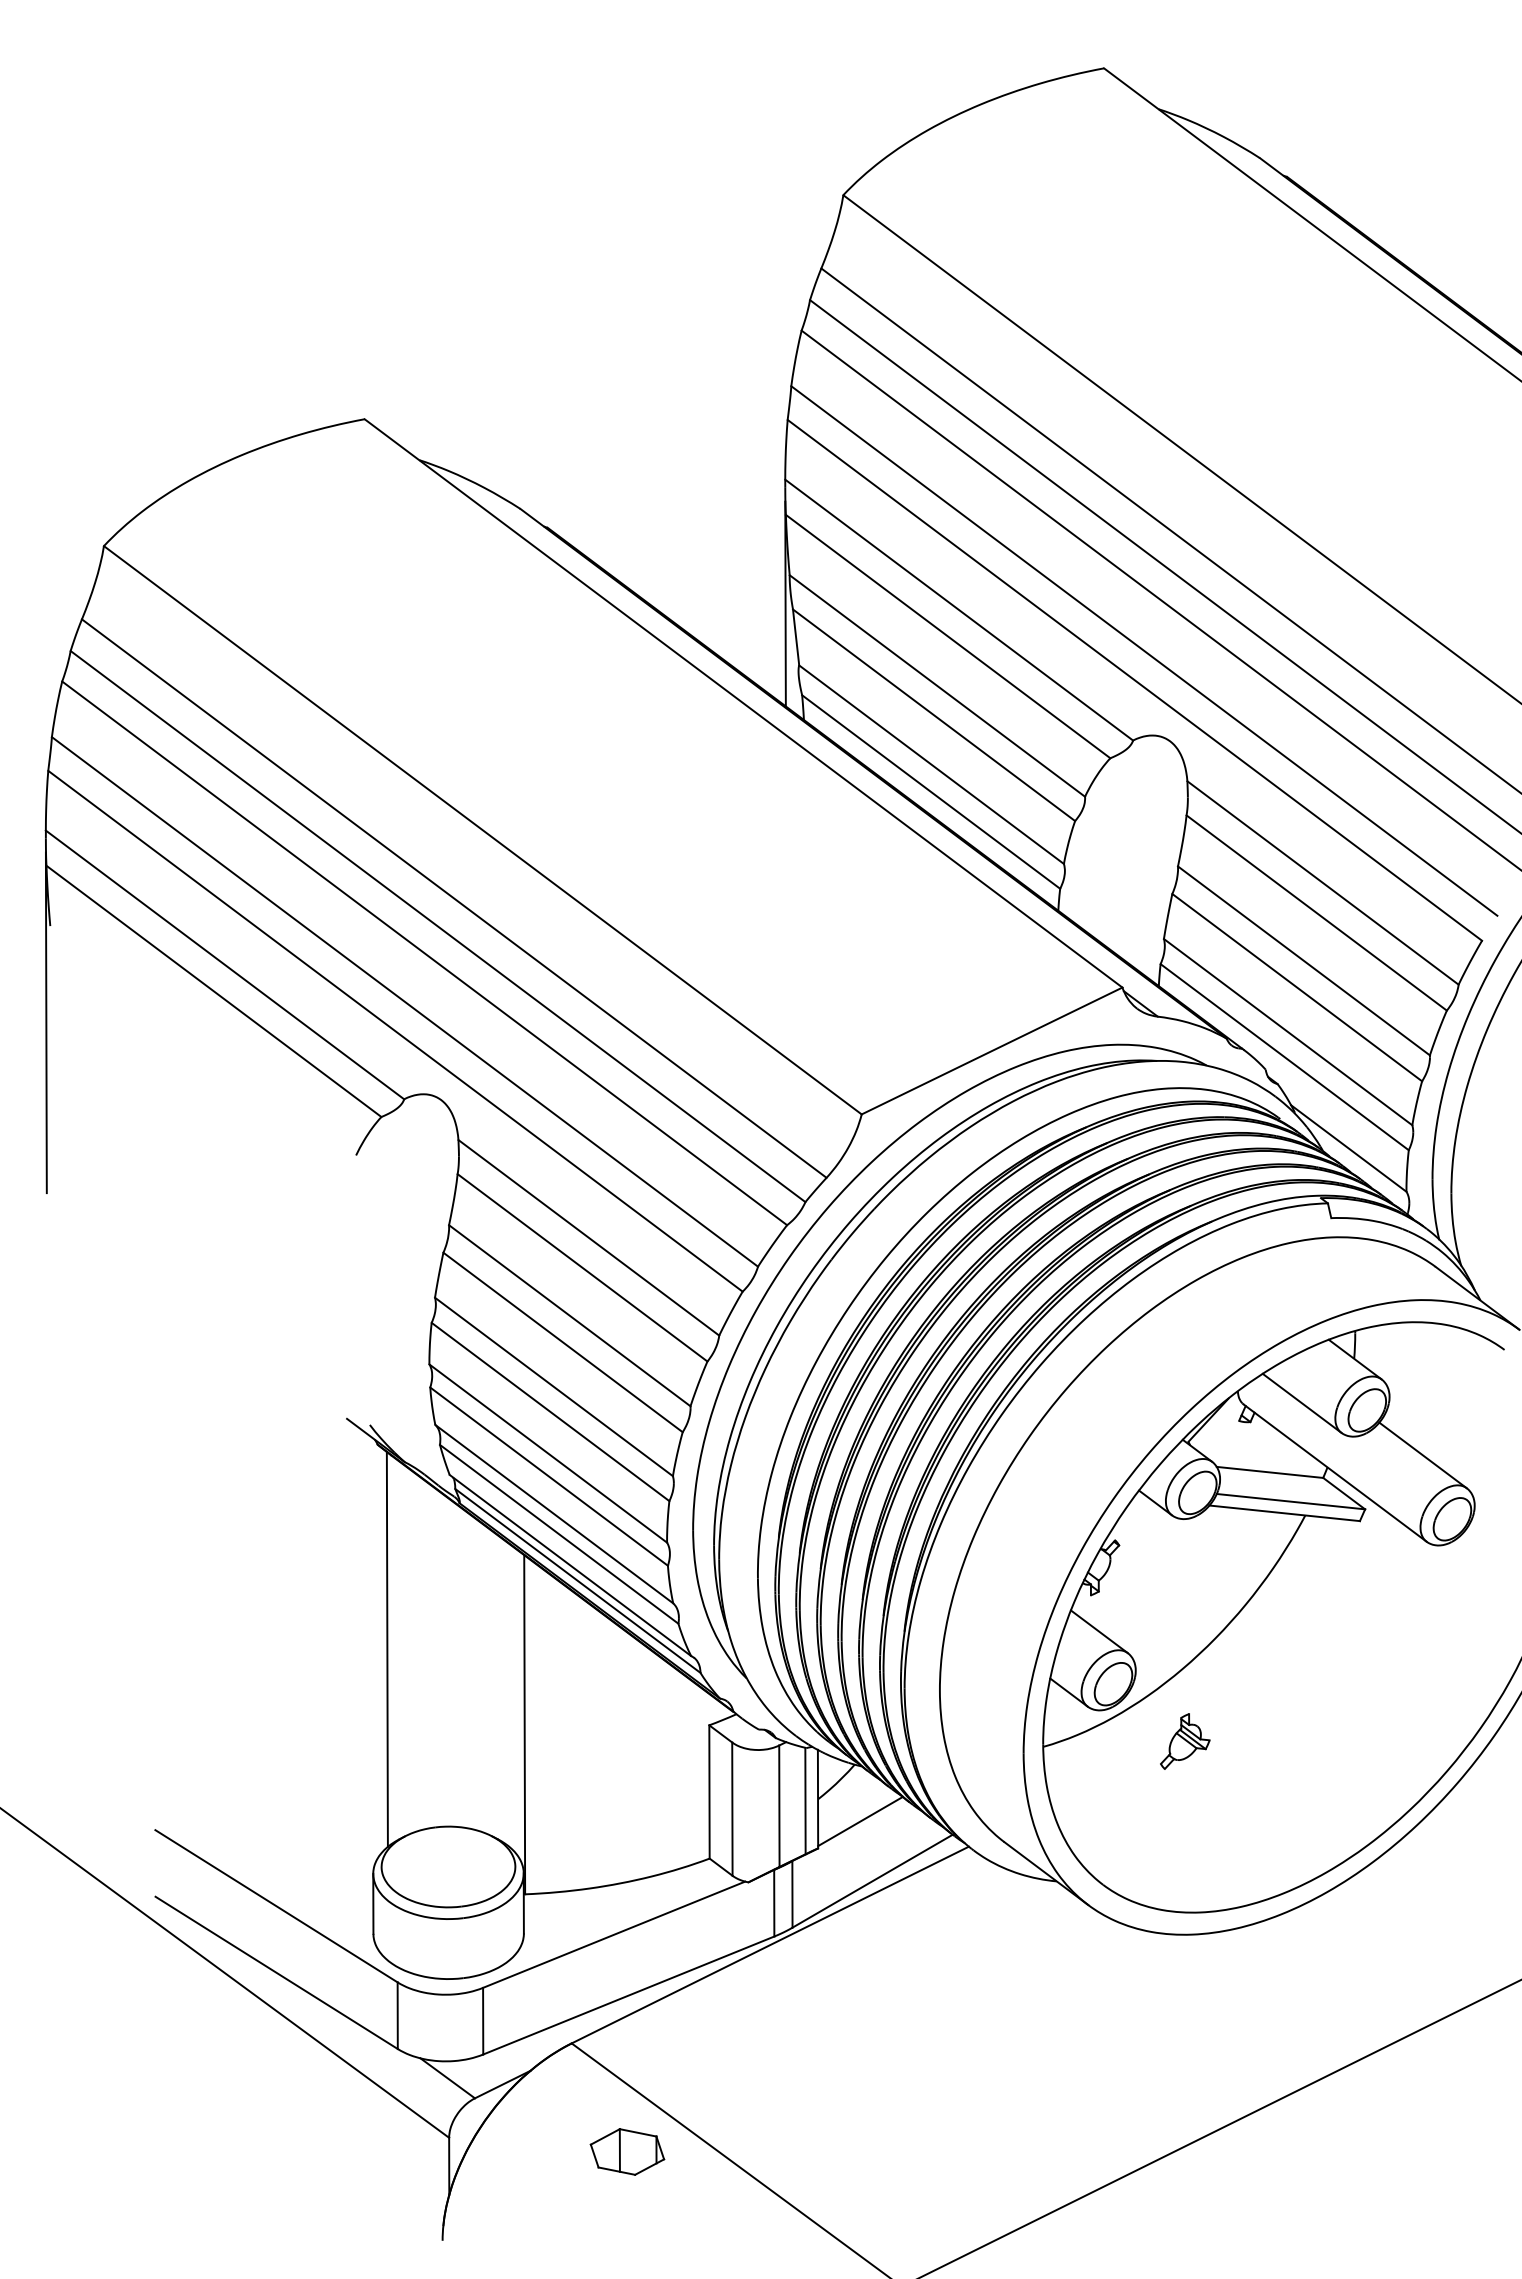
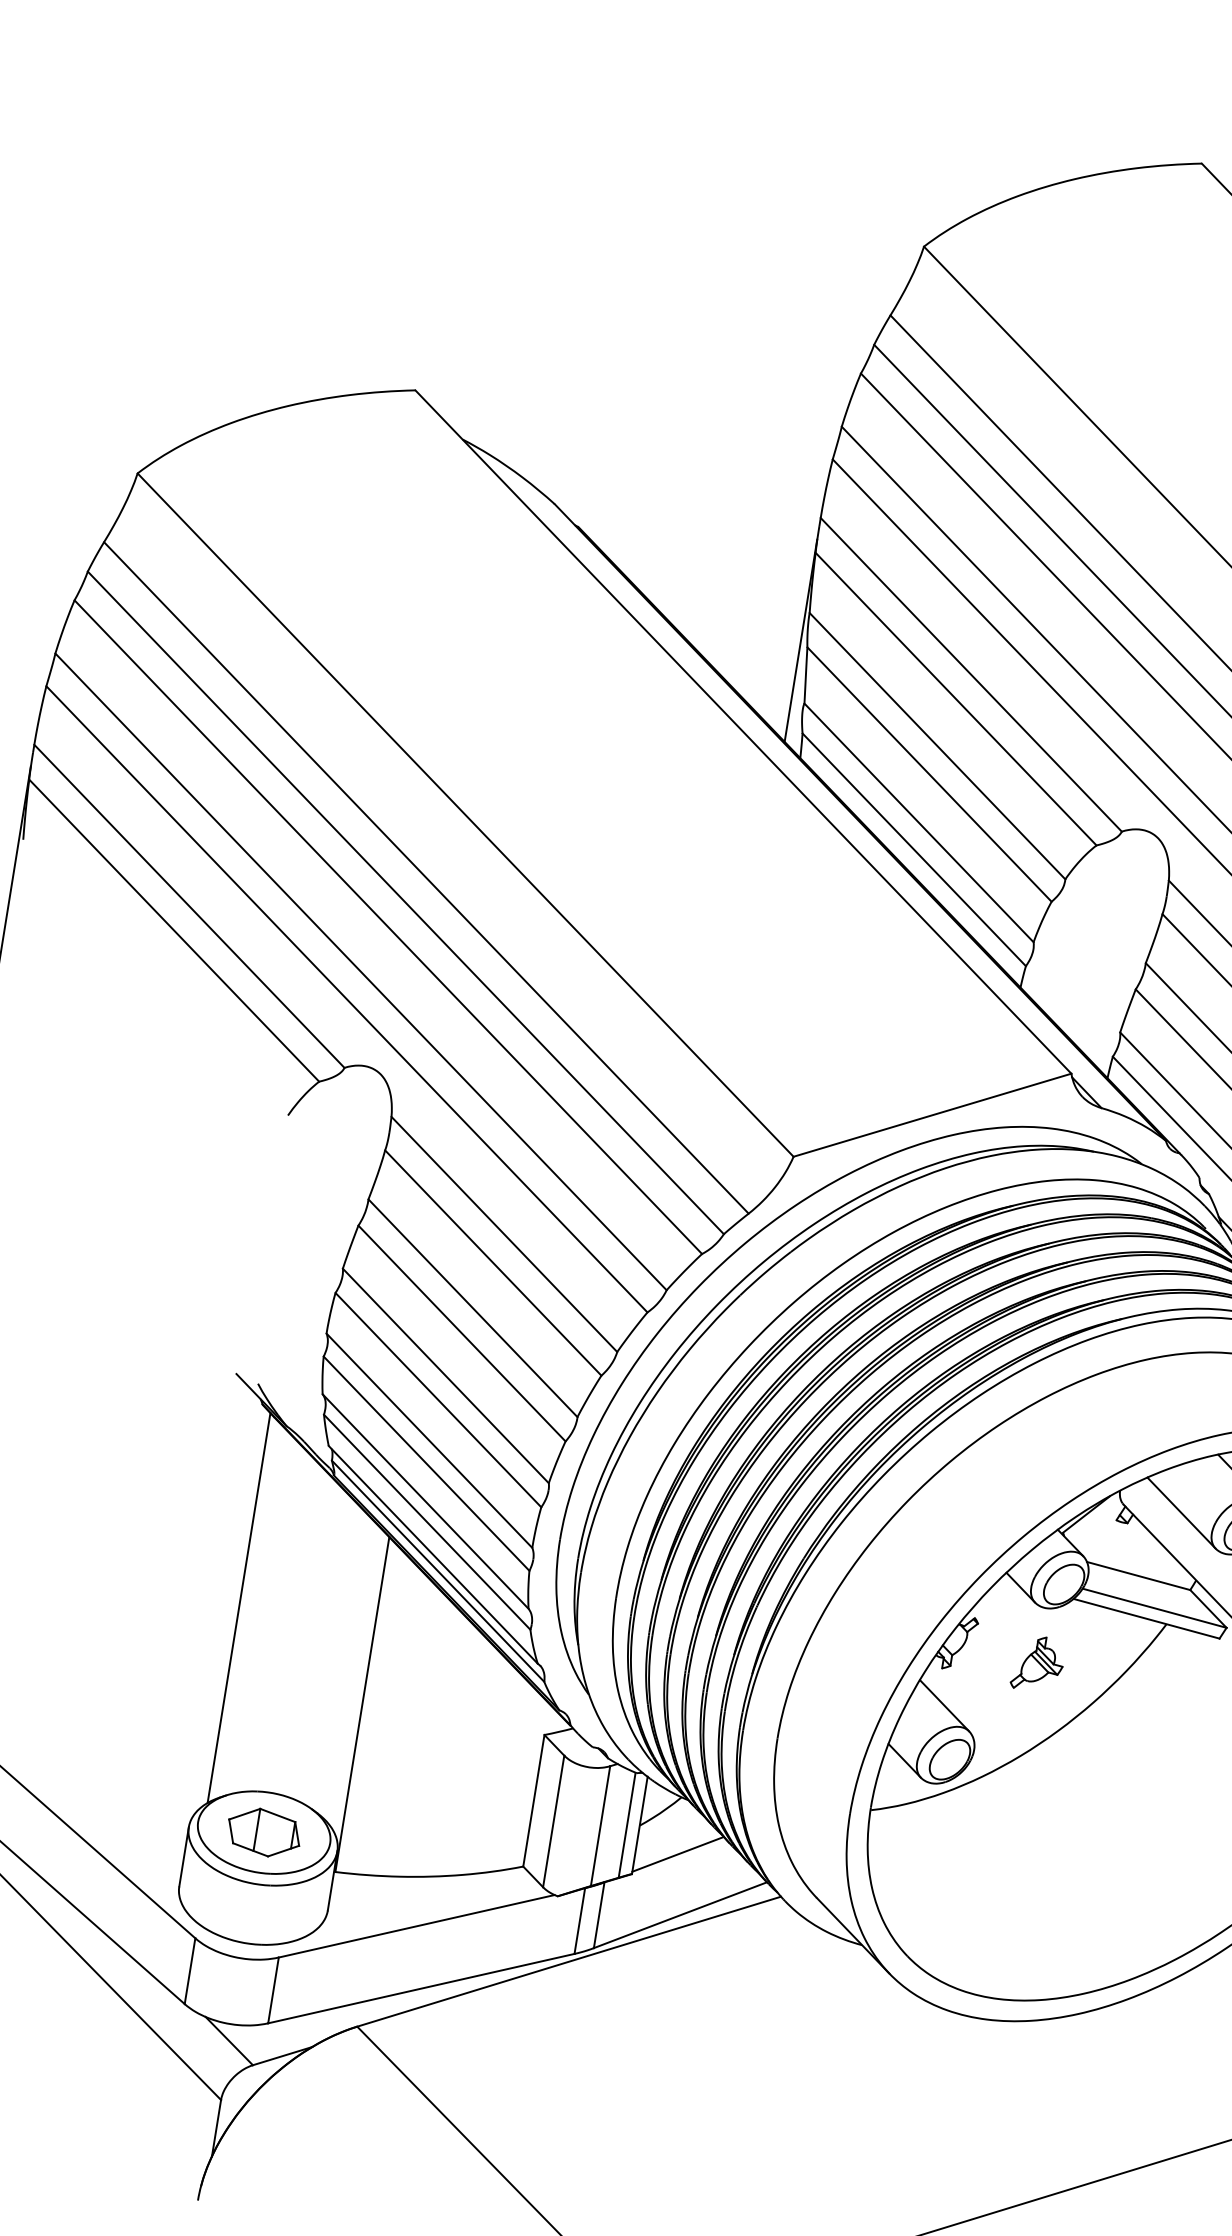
part: (1185, 1741) -> (1038, 1664), moved
part: (627, 2151) -> (264, 1832), moved

